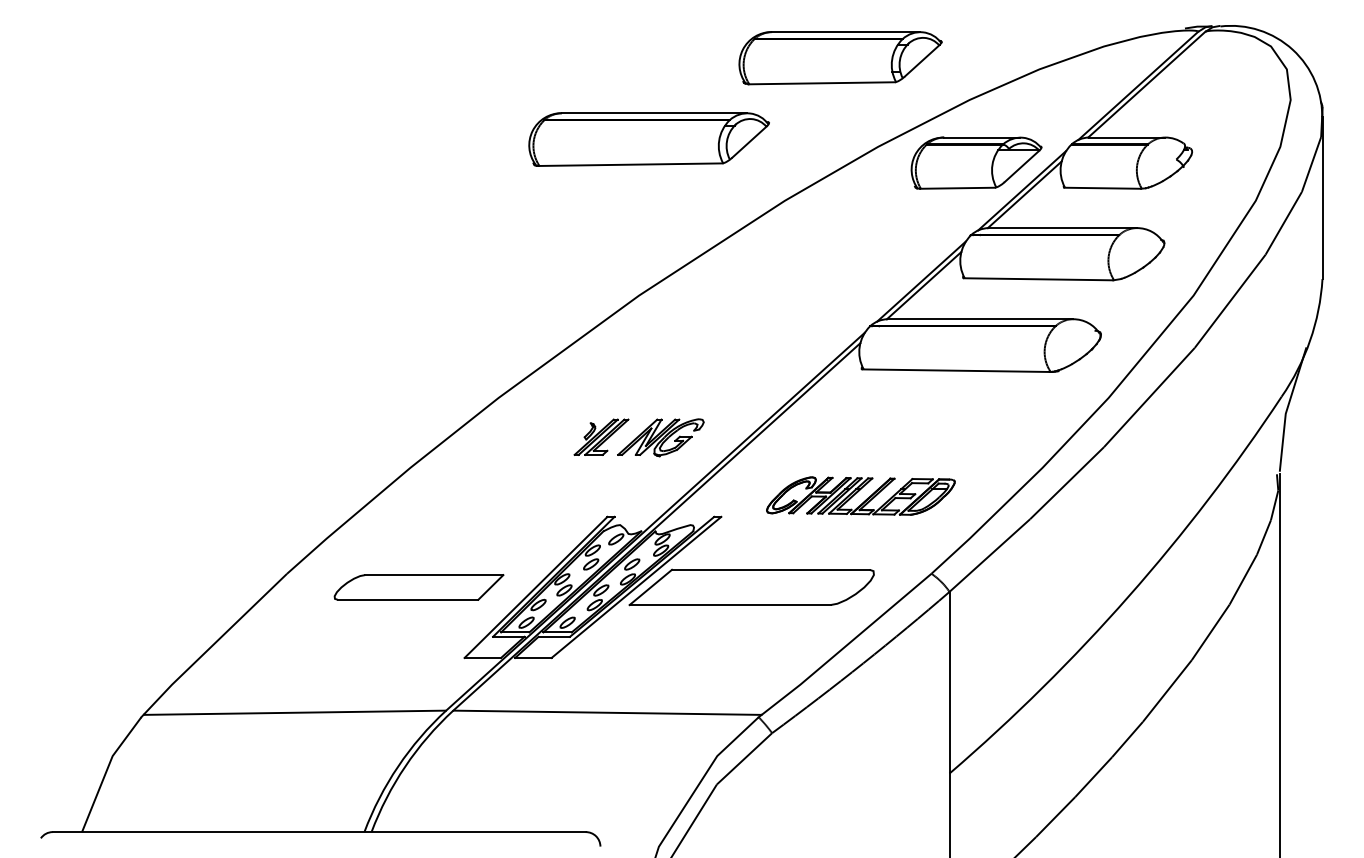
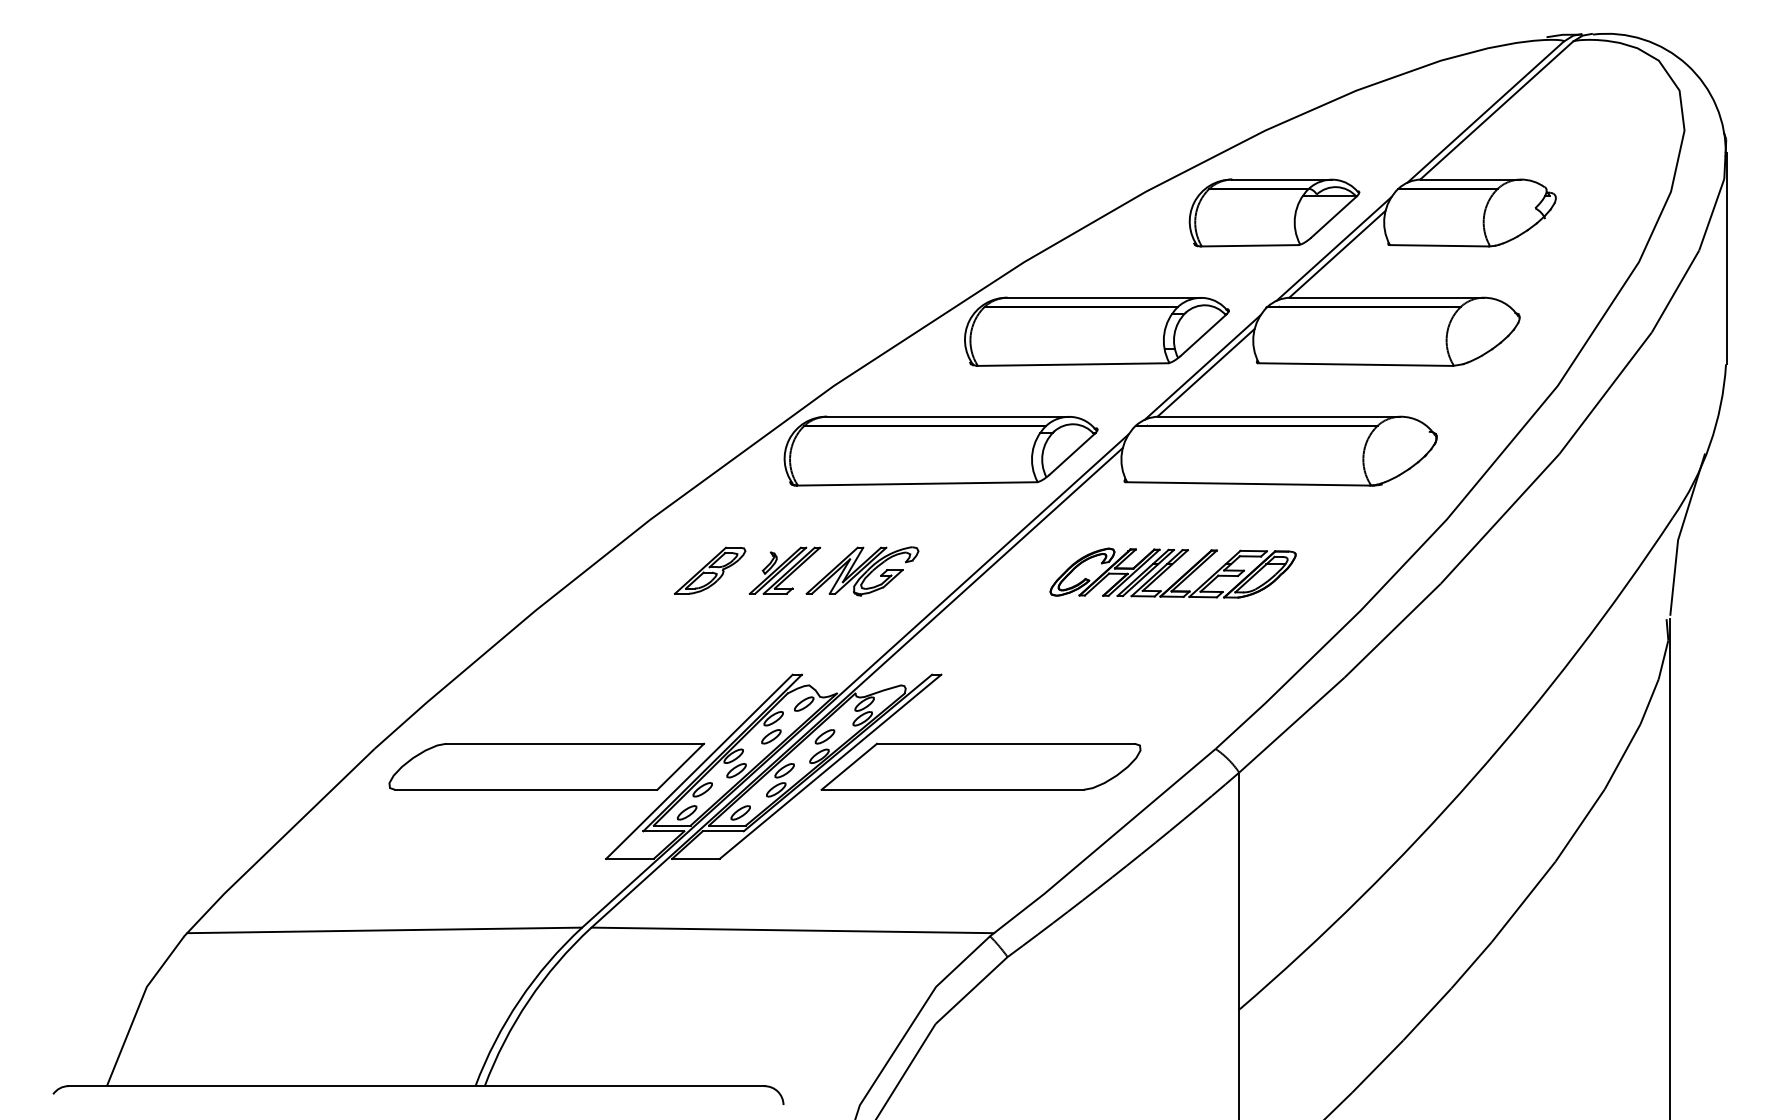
part: (840, 58) -> (1096, 332), moved
part: (648, 139) -> (940, 451), moved
part: (544, 436) -> (710, 569), added
part: (860, 495) -> (1172, 572), moved
part: (418, 587) -> (546, 766), size x1.43

